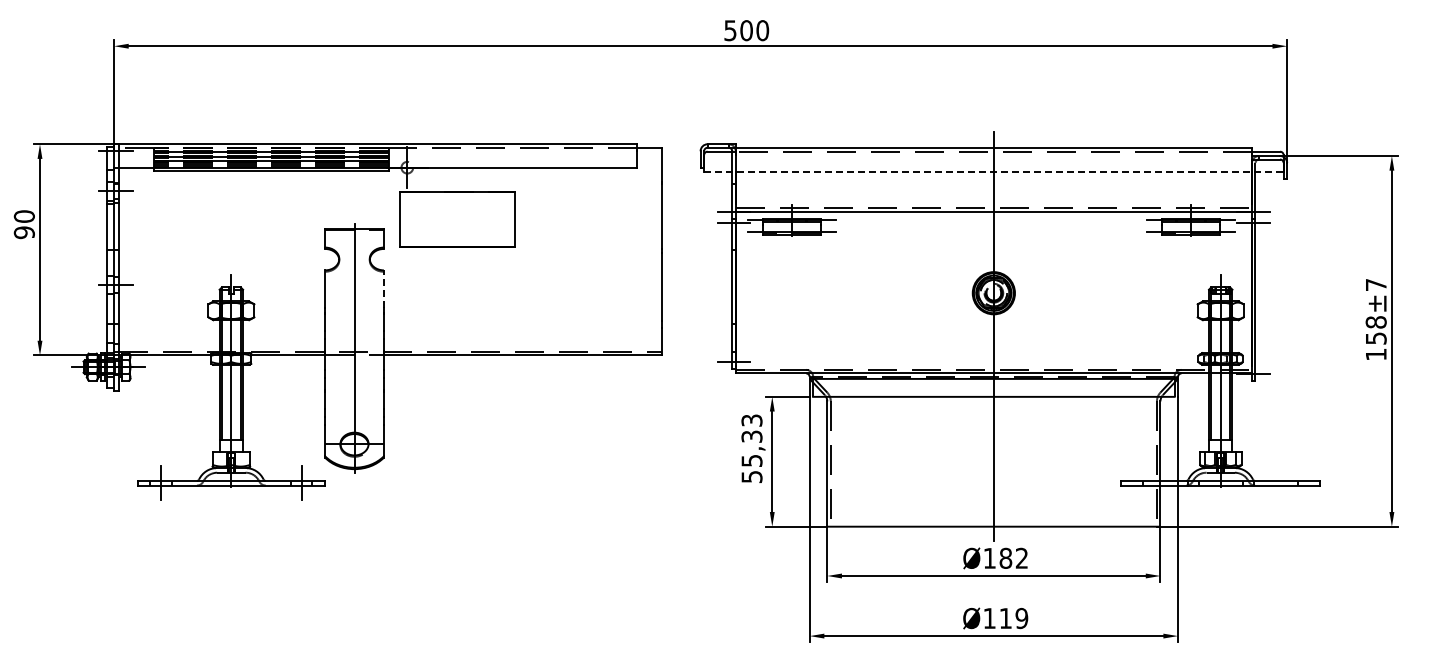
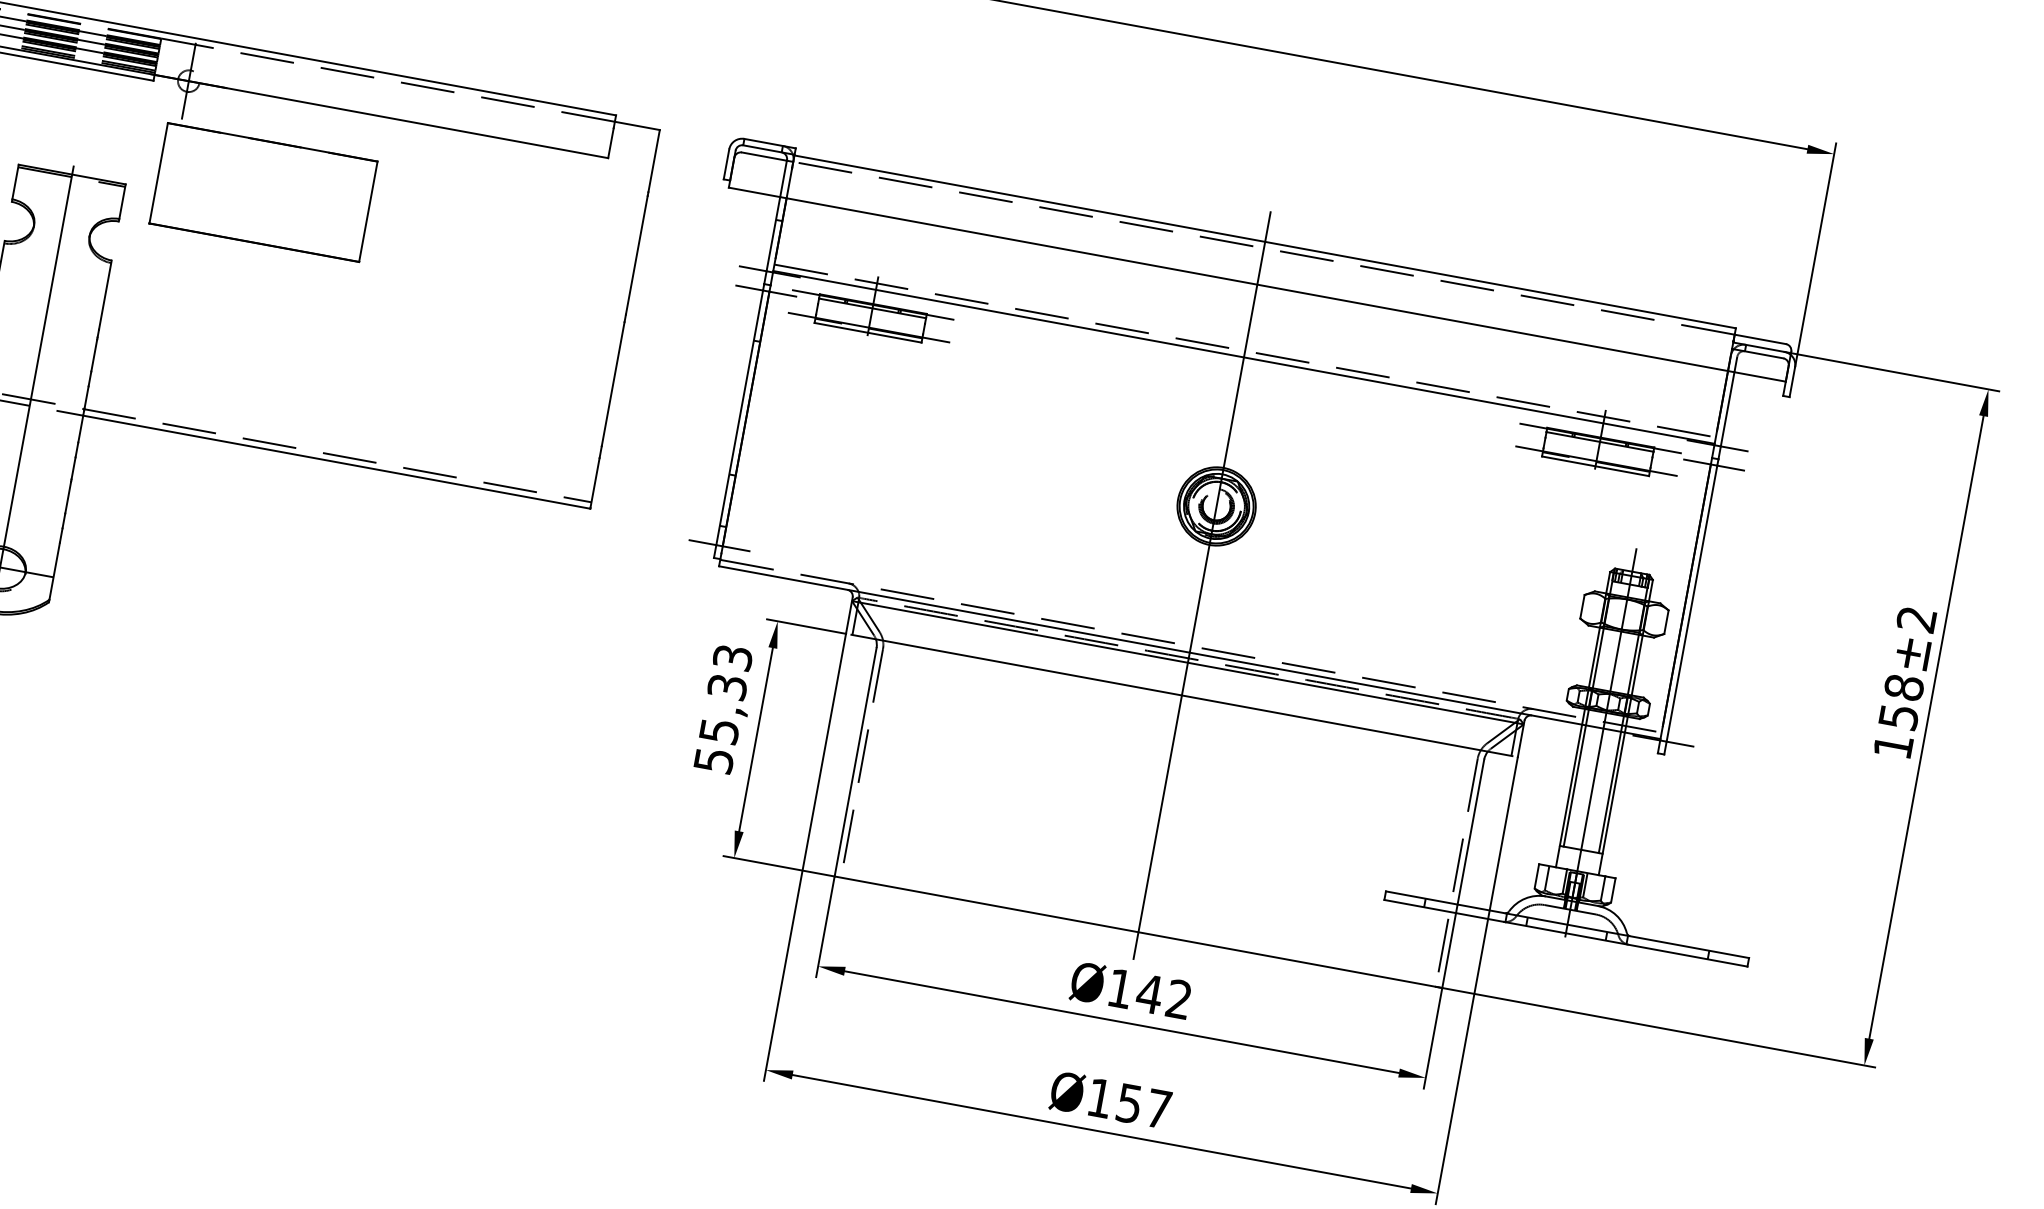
line: (993, 171) -> (1256, 284), dashed -> solid
text: (1375, 285) -> (1915, 620), ±7 -> ±2
line: (383, 289) -> (104, 295), dashed -> solid
text: (1005, 557) -> (1149, 992), 182 -> 142
text: (1013, 618) -> (1143, 1106), 119 -> 157

